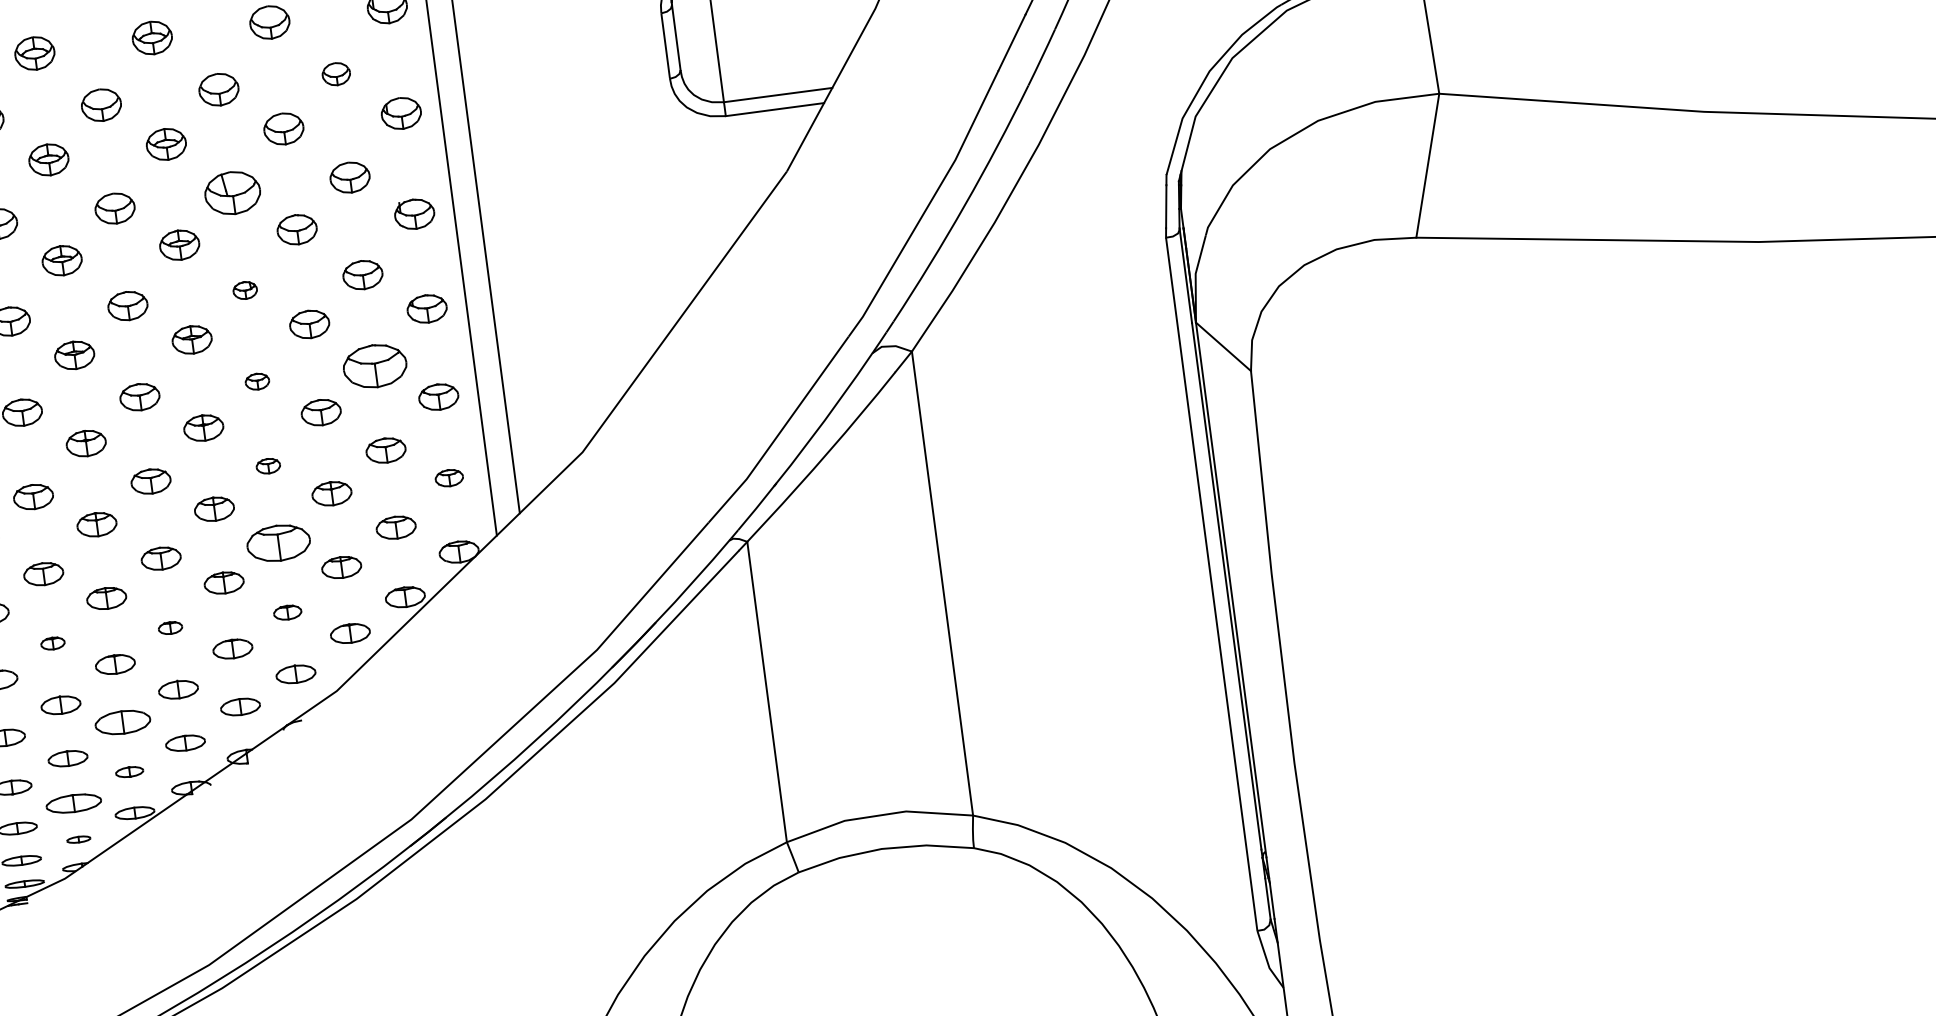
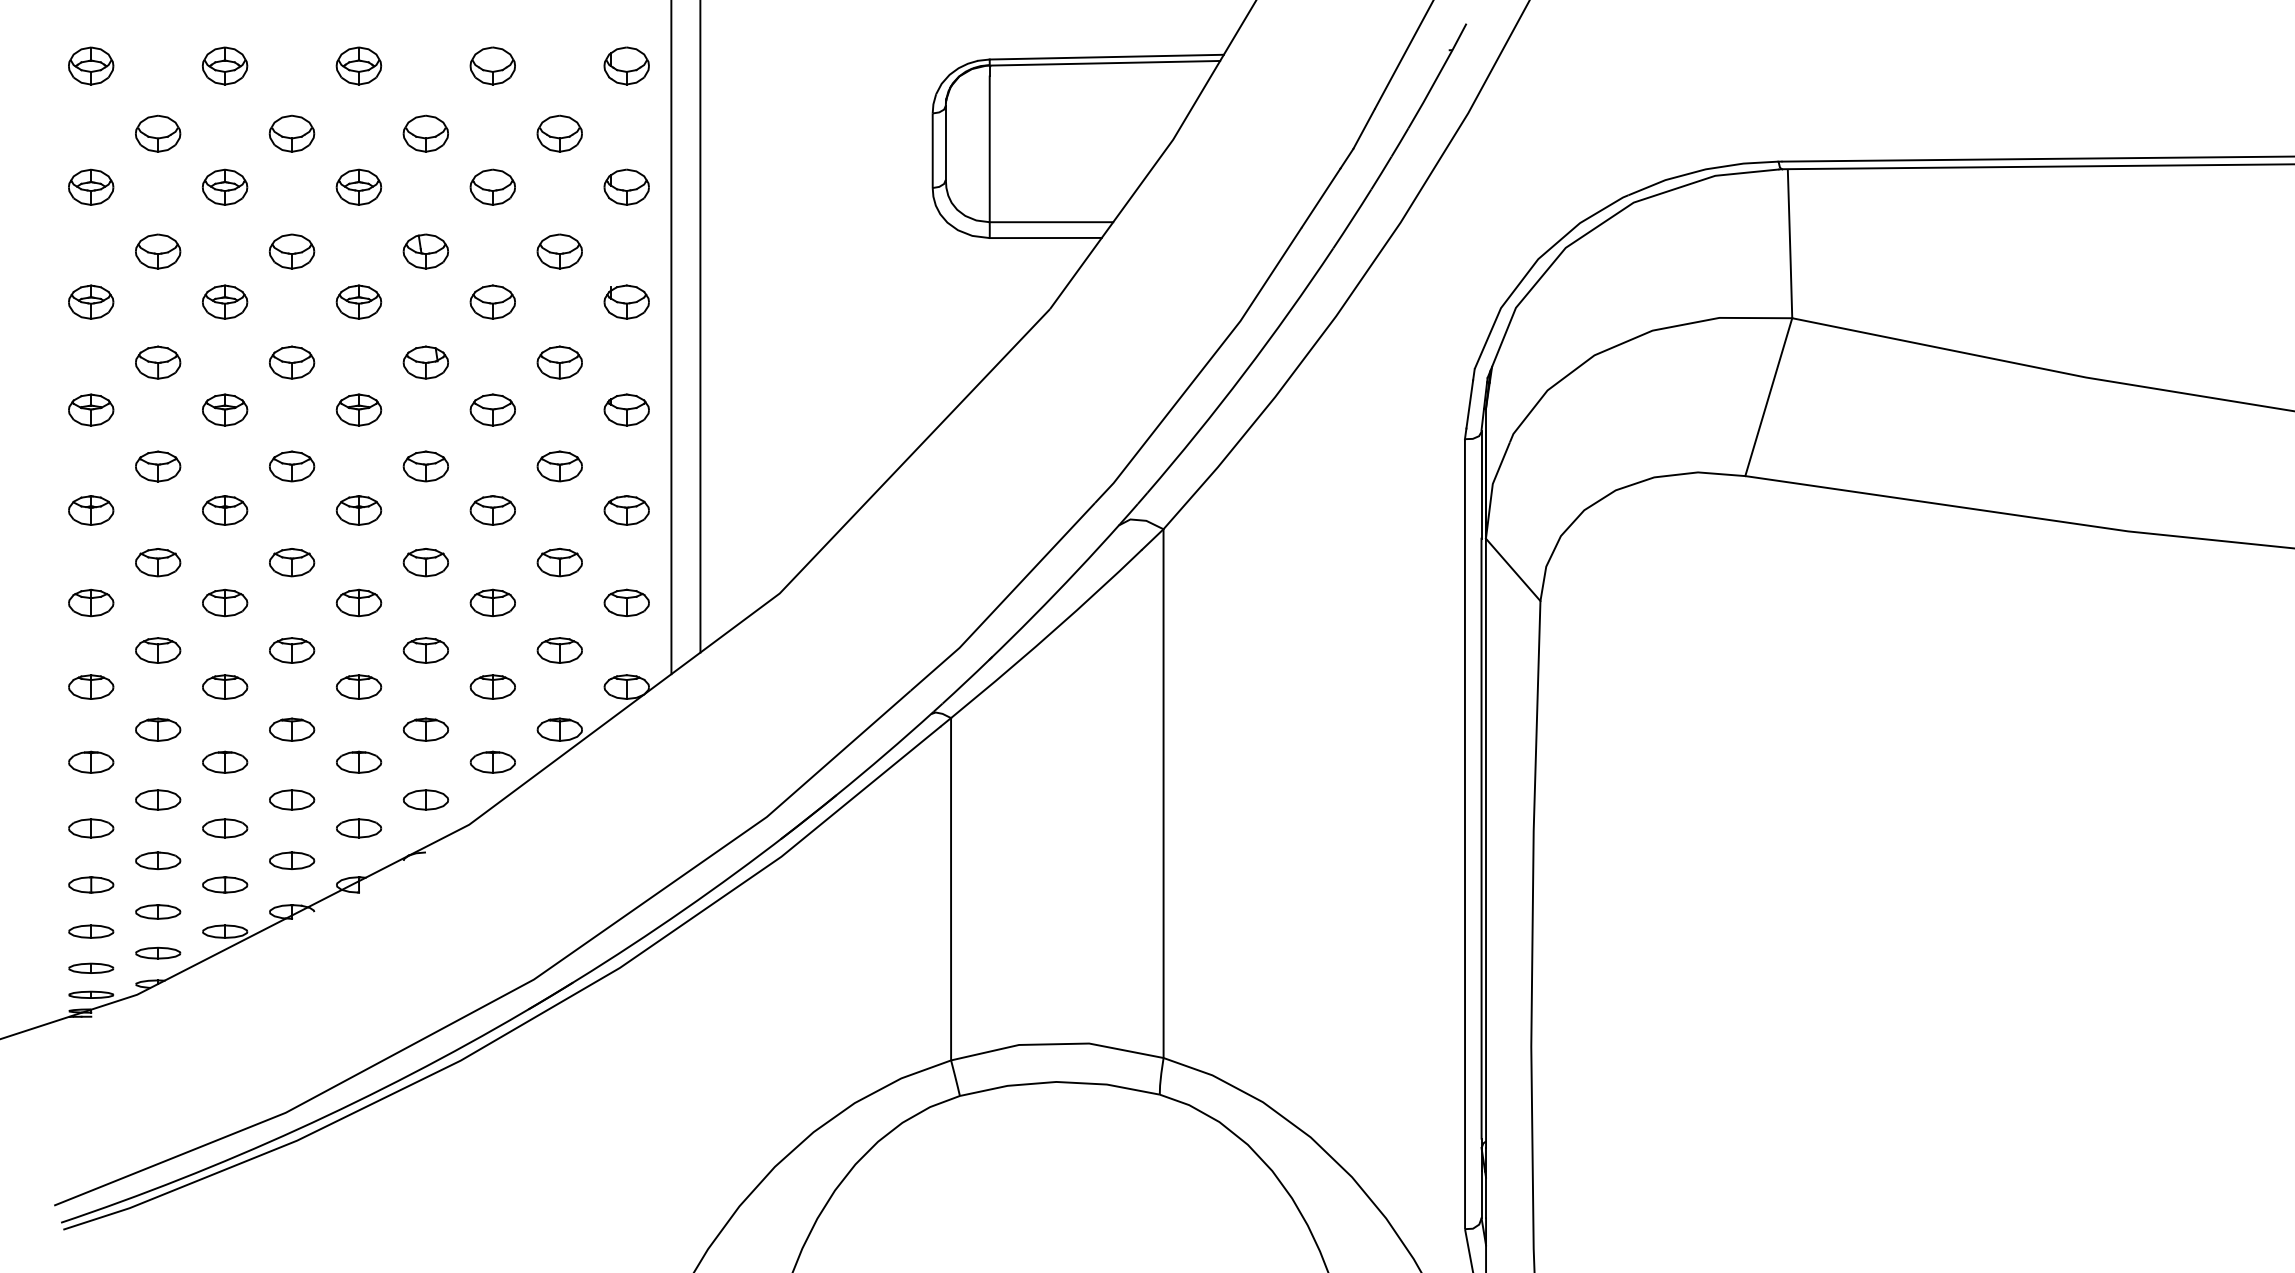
part: (336, 74) -> (559, 133), size x1.43
part: (232, 193) -> (425, 251), size x0.71
part: (245, 290) -> (425, 362), size x1.67
part: (374, 366) -> (559, 466), size x0.62
part: (257, 381) -> (425, 466), size x1.67
part: (268, 466) -> (425, 562), size x1.67
part: (449, 477) -> (626, 602), size x1.43
part: (278, 543) -> (425, 650), size x0.62
part: (287, 612) -> (425, 729), size x1.43
part: (170, 627) -> (292, 729), size x1.67
part: (53, 643) -> (158, 729), size x1.67
part: (123, 722) -> (225, 828), size x0.71
part: (129, 771) -> (225, 884), size x1.43
part: (74, 803) -> (158, 911), size x0.71
part: (78, 839) -> (158, 952), size x1.67

